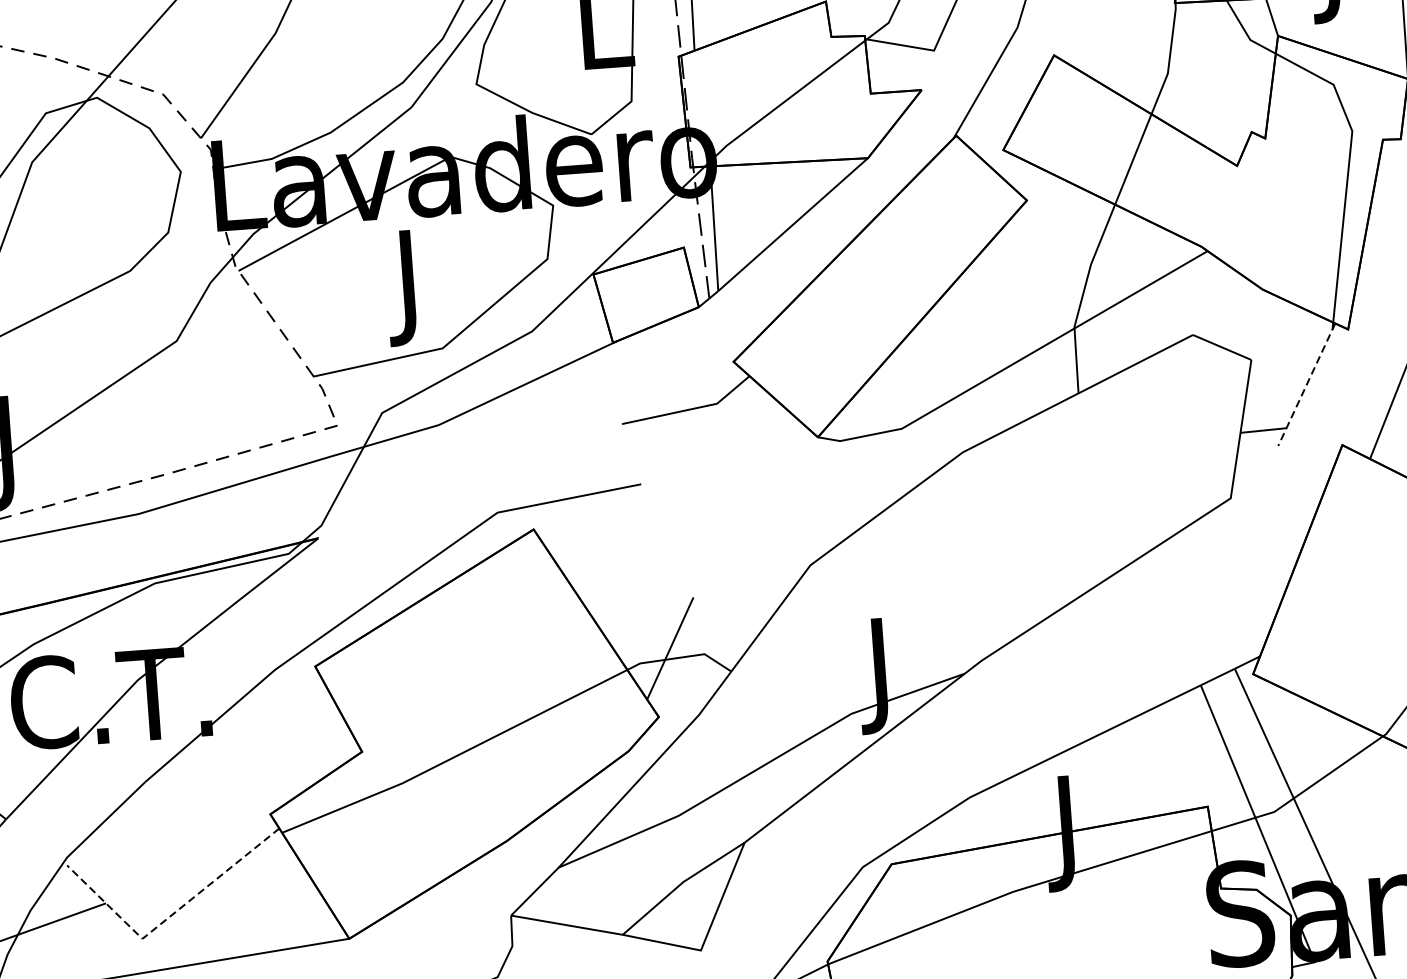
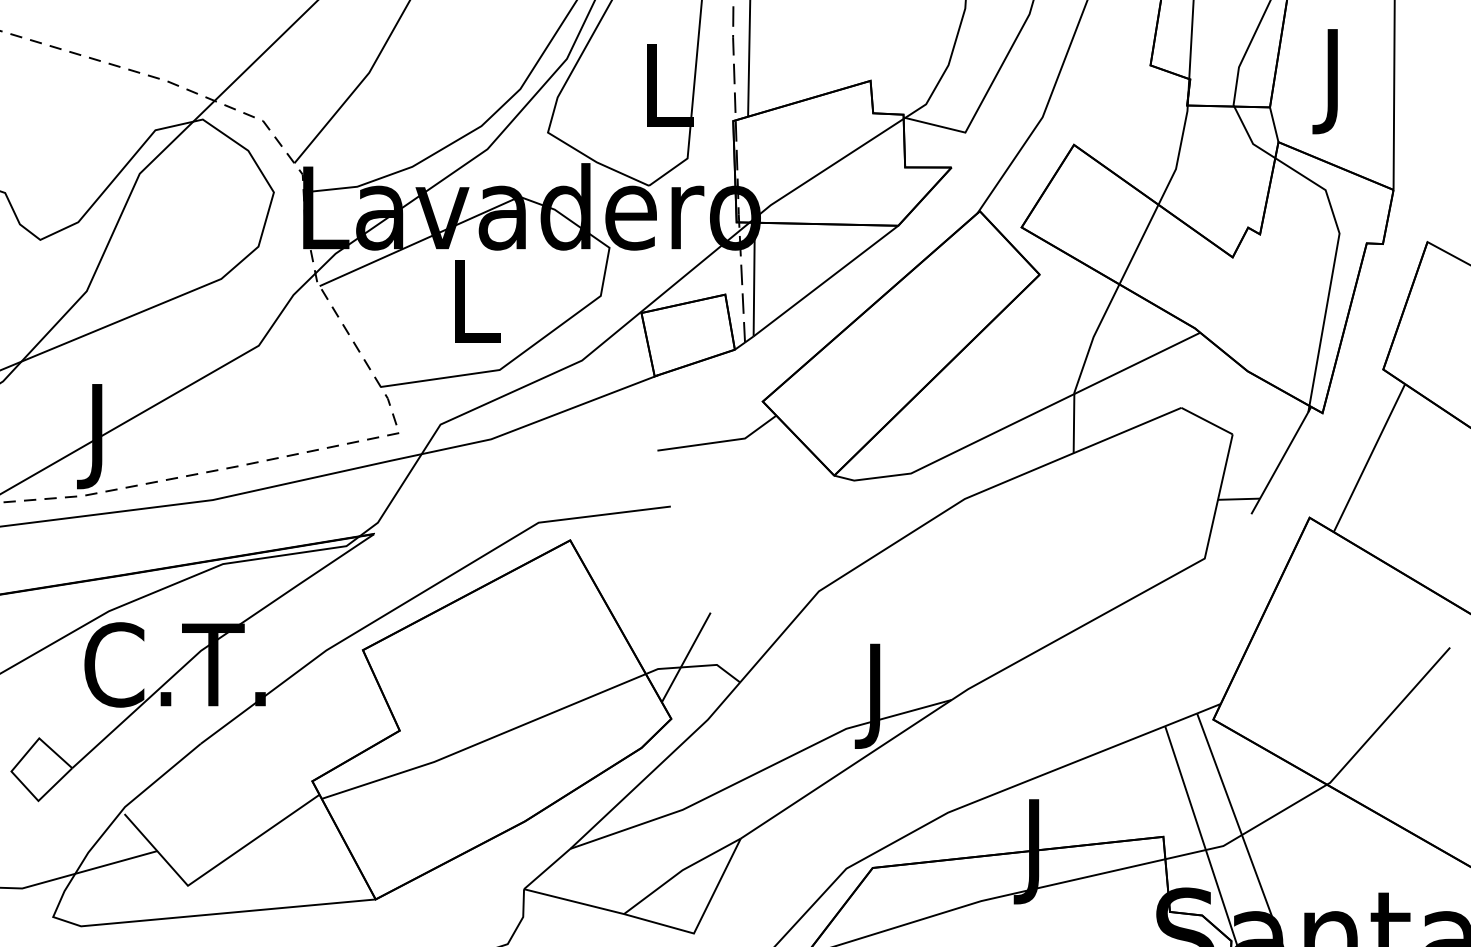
text: (412, 287) -> (476, 312), J -> L
line: (1307, 385) -> (1281, 461), dashed -> solid
line: (170, 916) -> (214, 867), dashed -> solid

